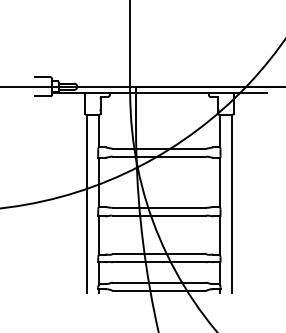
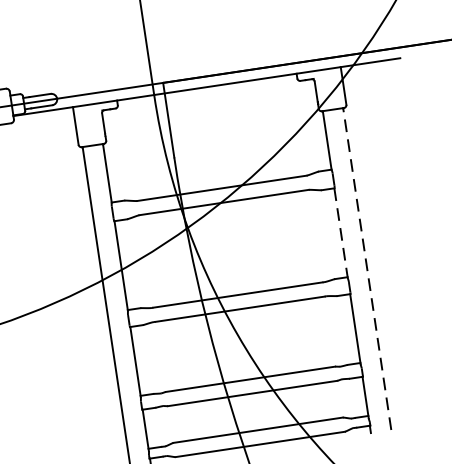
line: (220, 182) -> (341, 232), solid -> dashed
line: (231, 203) -> (367, 267), solid -> dashed

